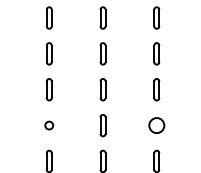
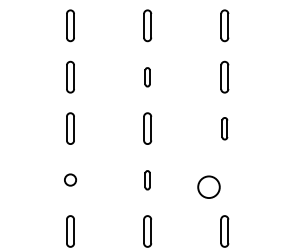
part: (102, 53) -> (146, 76), size x0.6
part: (156, 89) -> (224, 128), size x0.7
part: (102, 125) -> (146, 179), size x0.6
circle: (156, 125) -> (208, 187), moved

